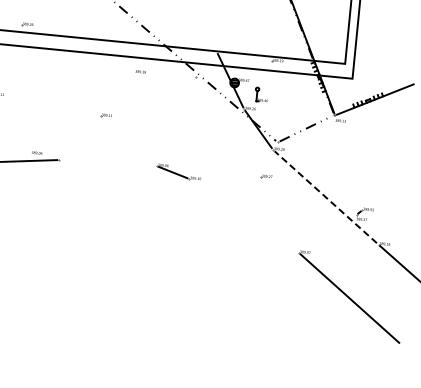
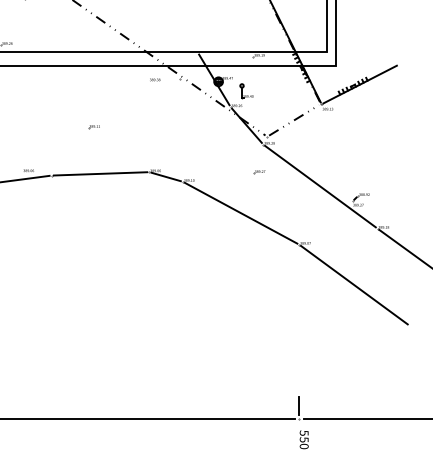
text: (141, 71) -> (155, 79), moved
line: (108, 162) -> (100, 173), added
line: (325, 197) -> (320, 186), dashed -> solid
line: (243, 215) -> (240, 212), added

